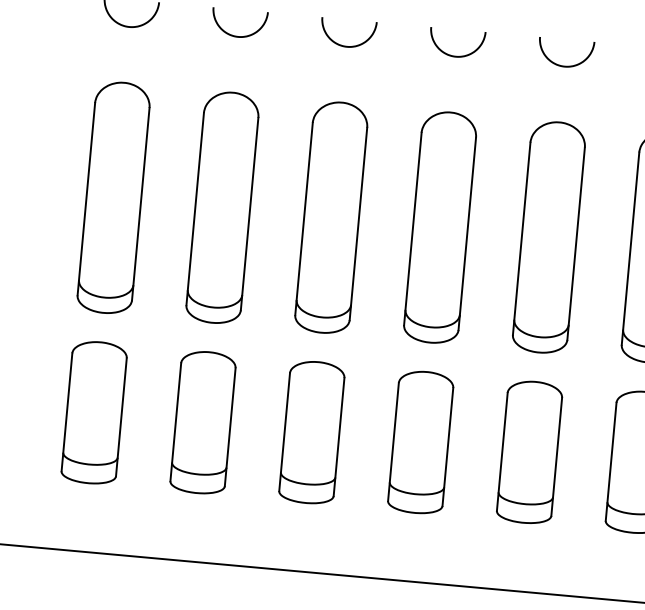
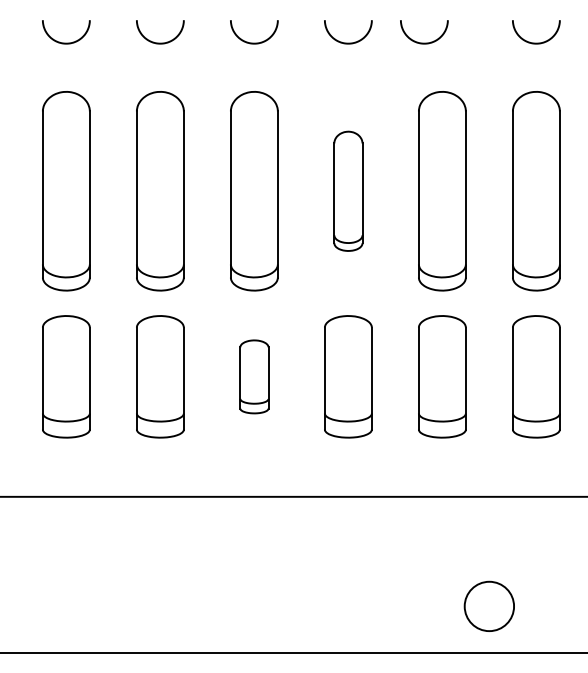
curve: (565, 65) -> (424, 42), moved
part: (440, 227) -> (348, 191), size x0.6
part: (312, 432) -> (254, 376), size x0.6

